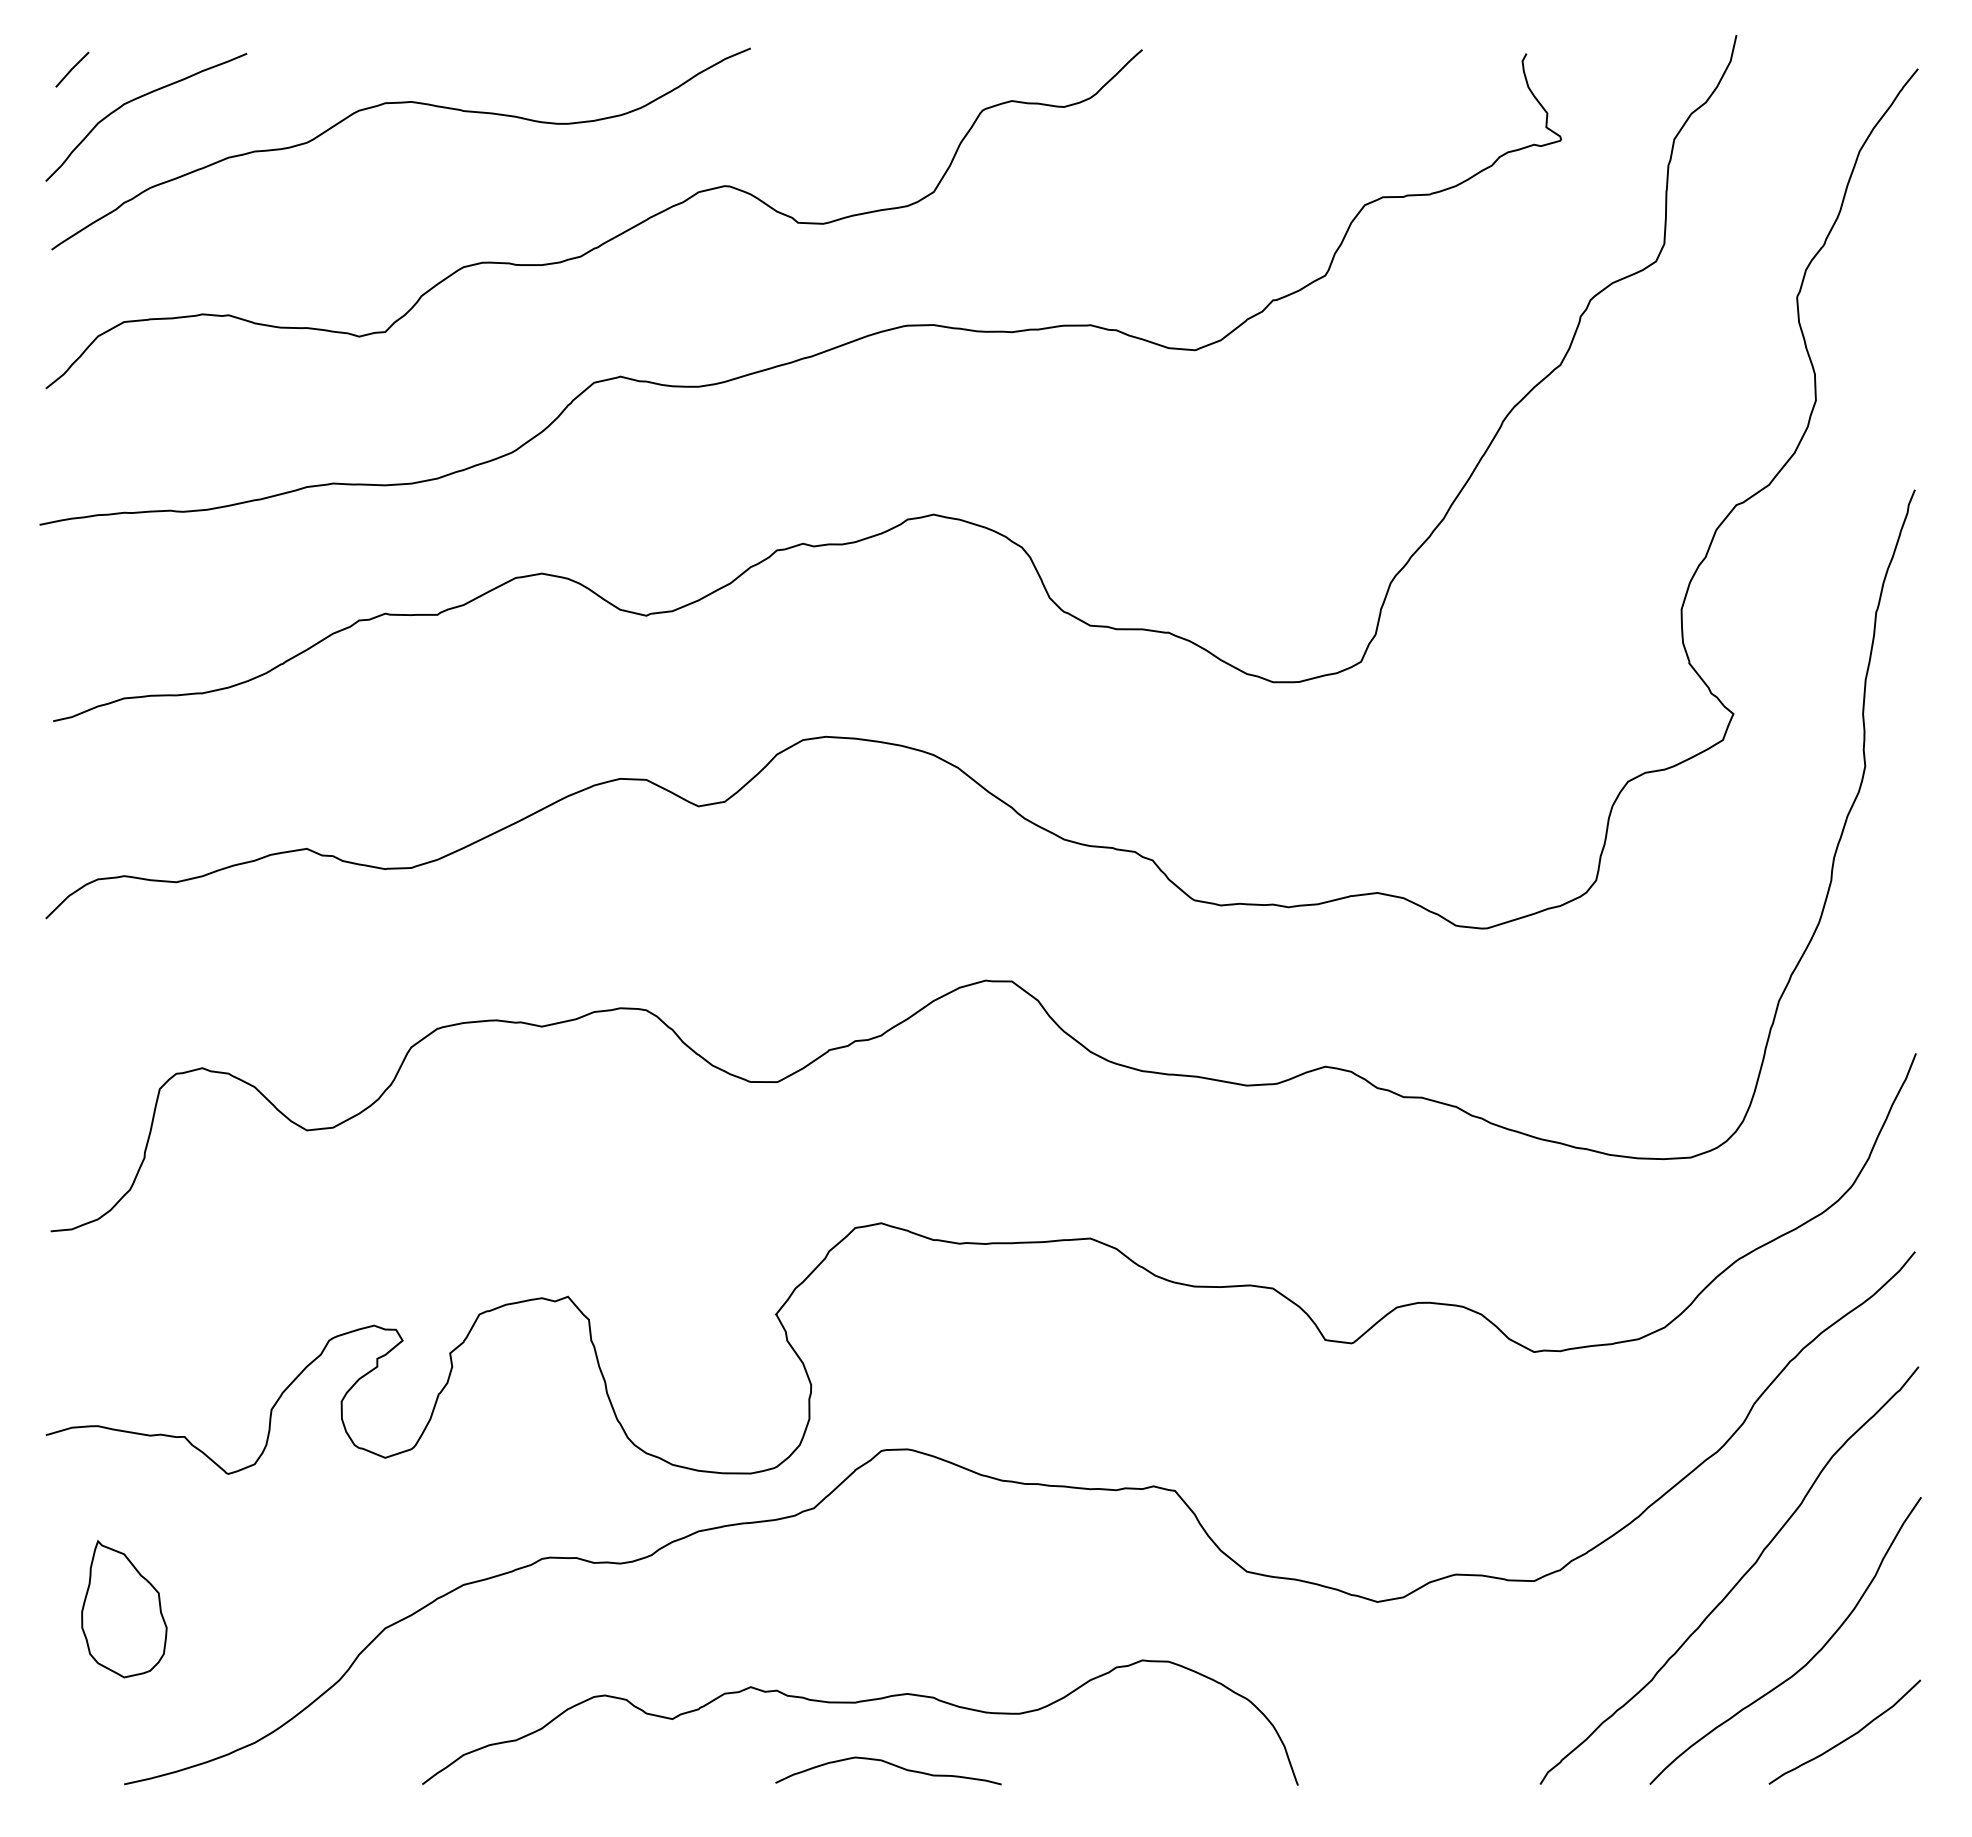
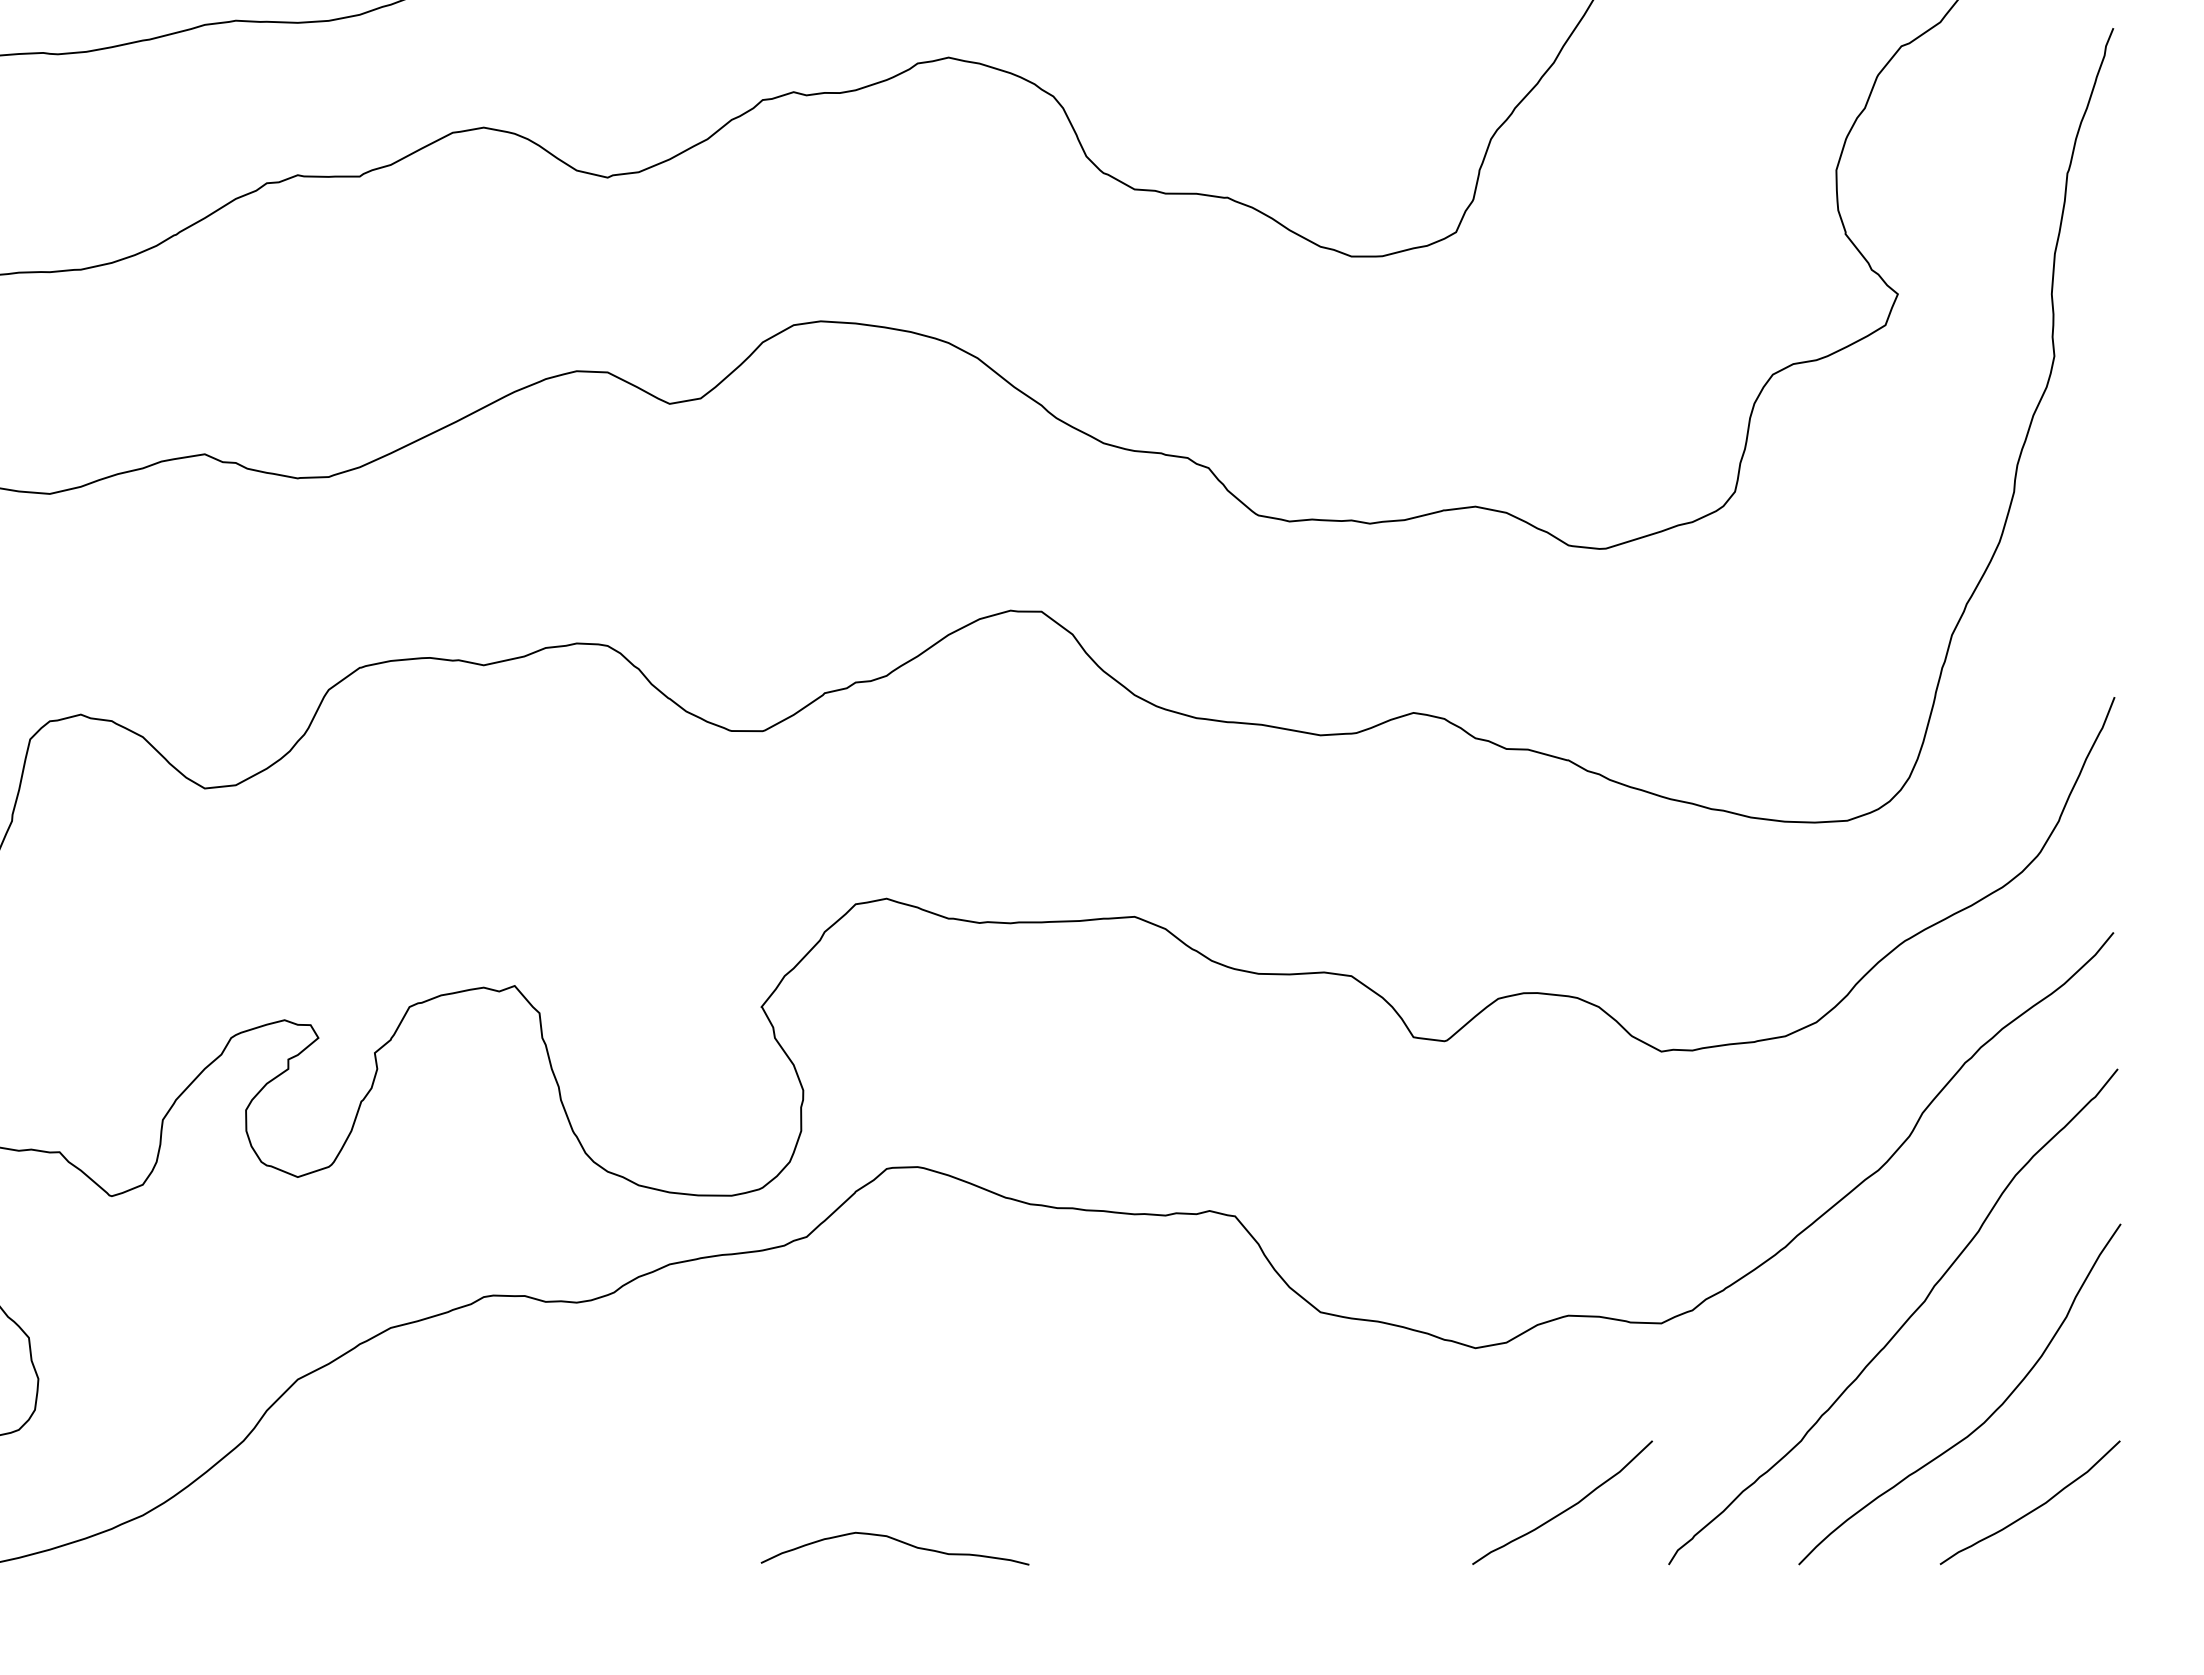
curve: (857, 1703) -> (858, 1468), removed
curve: (1453, 1737) -> (1565, 1509), added

